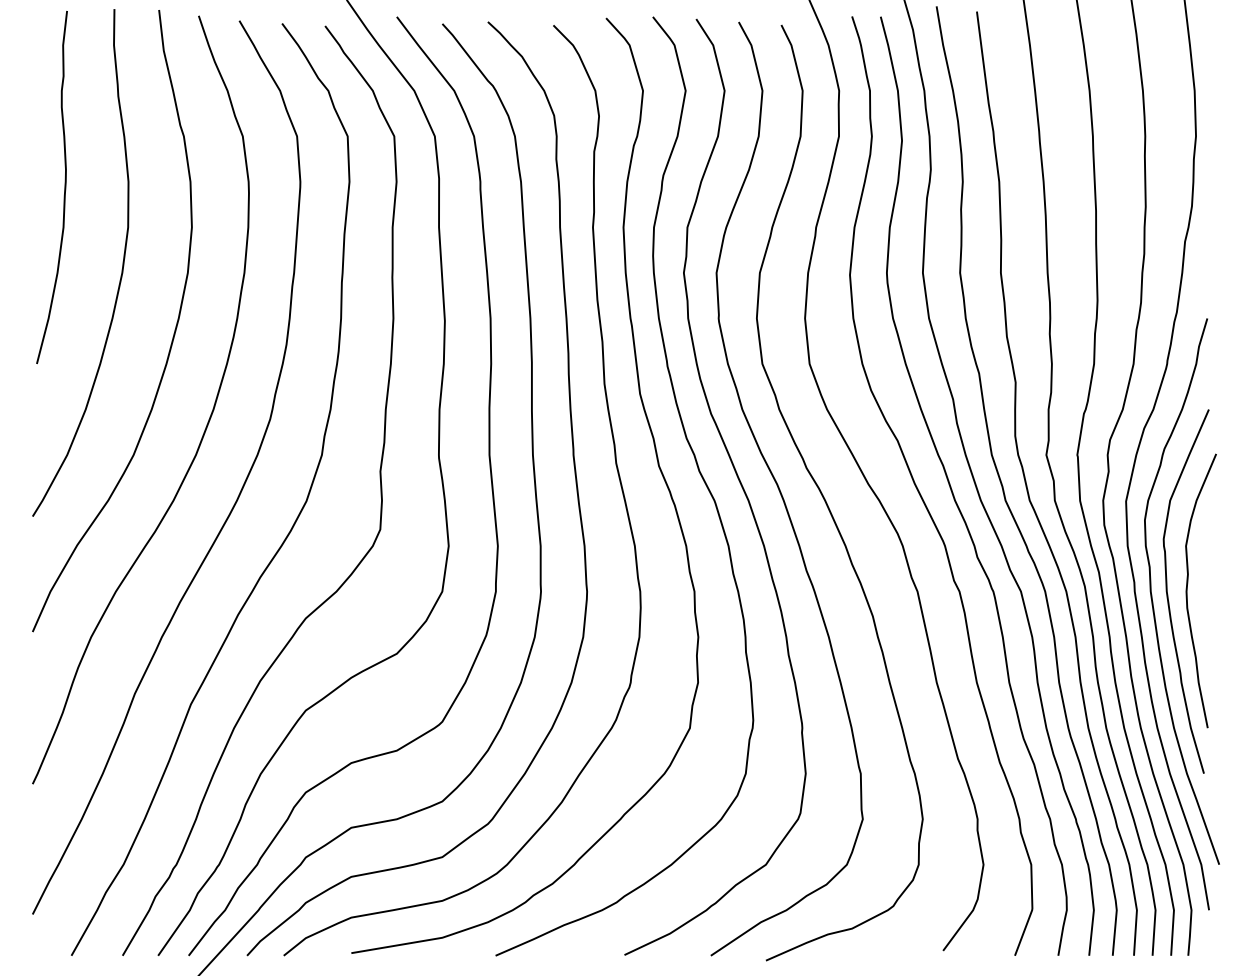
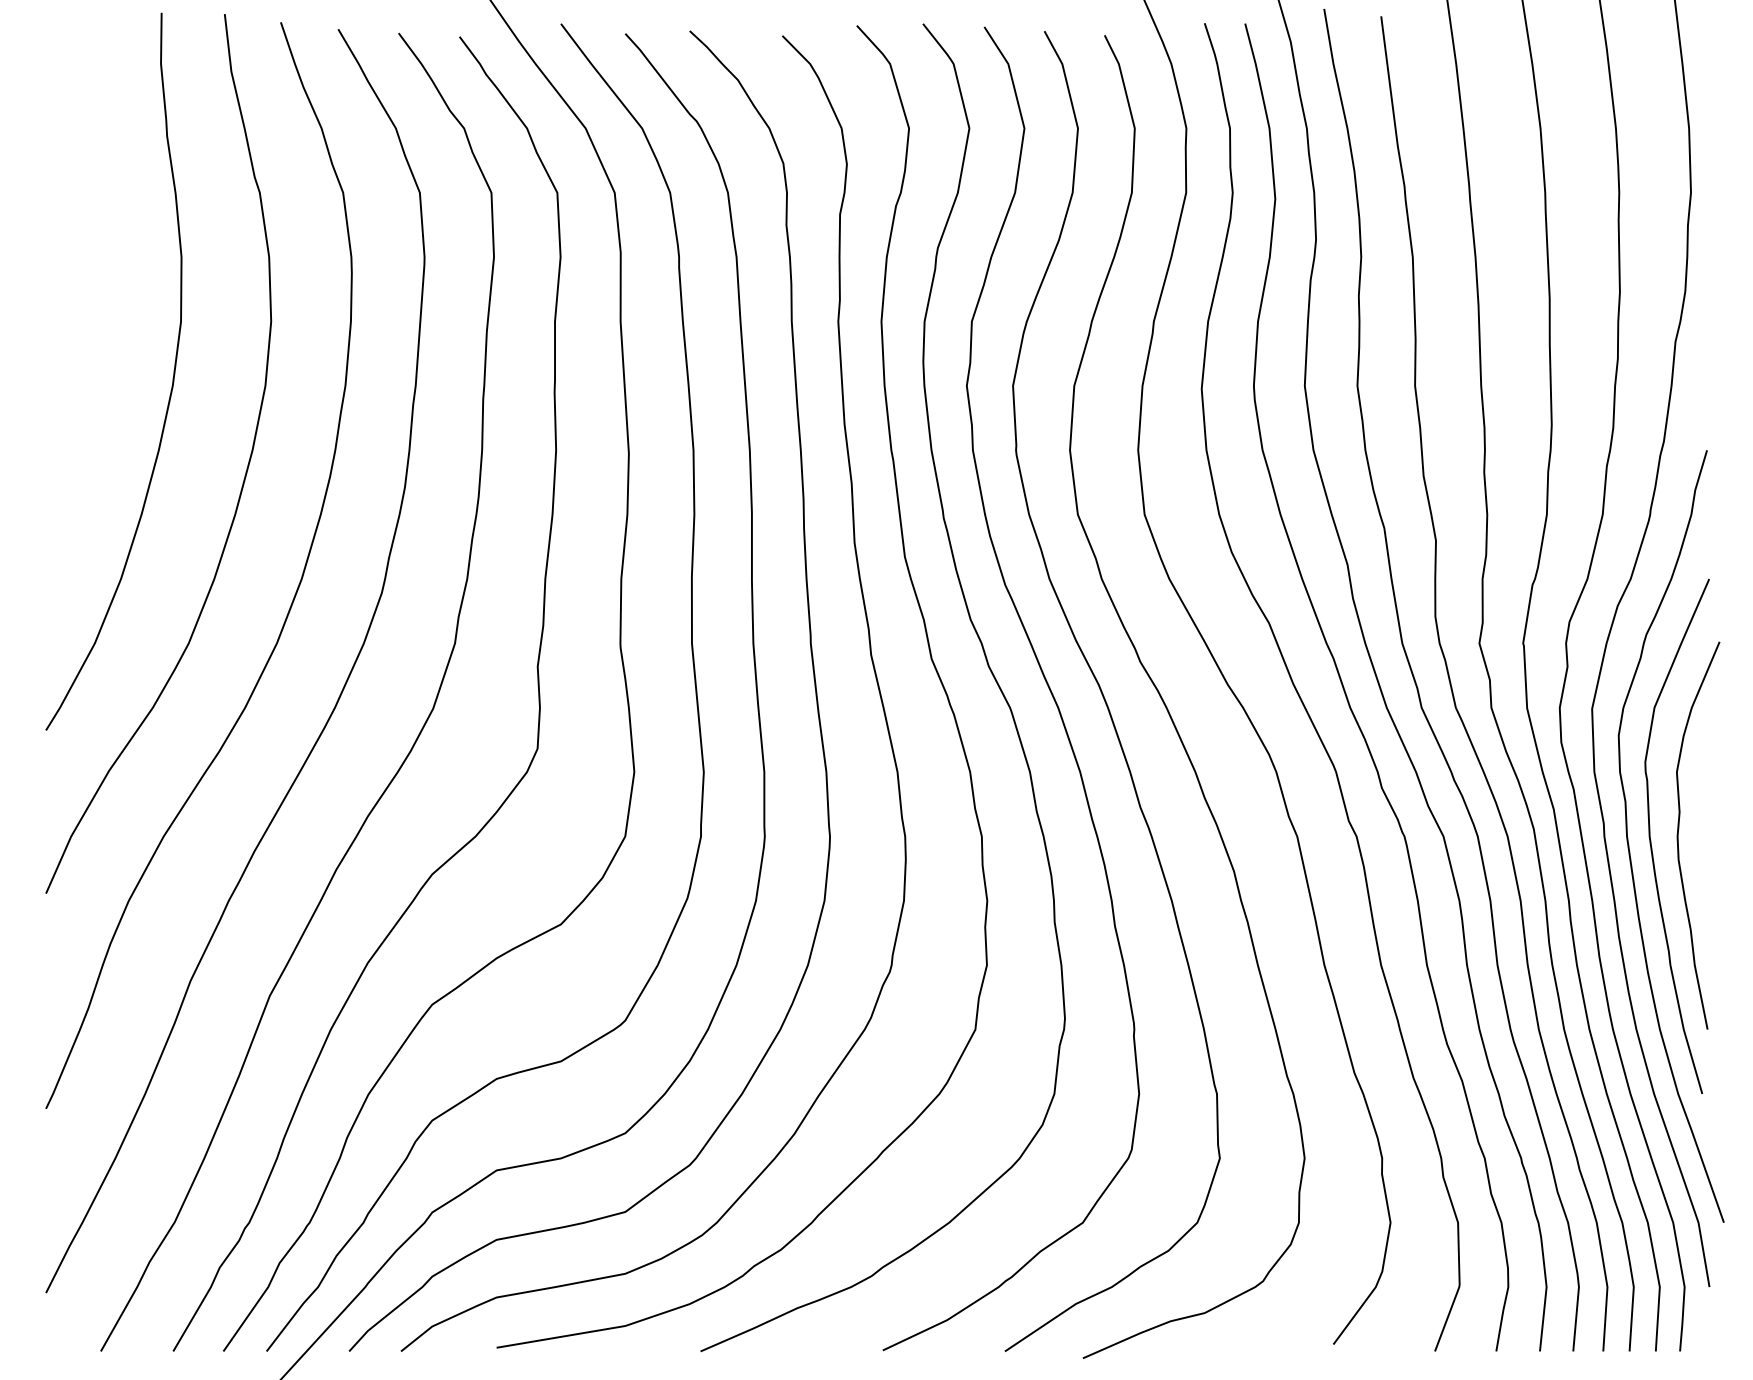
curve: (64, 187) -> (91, 264), removed

